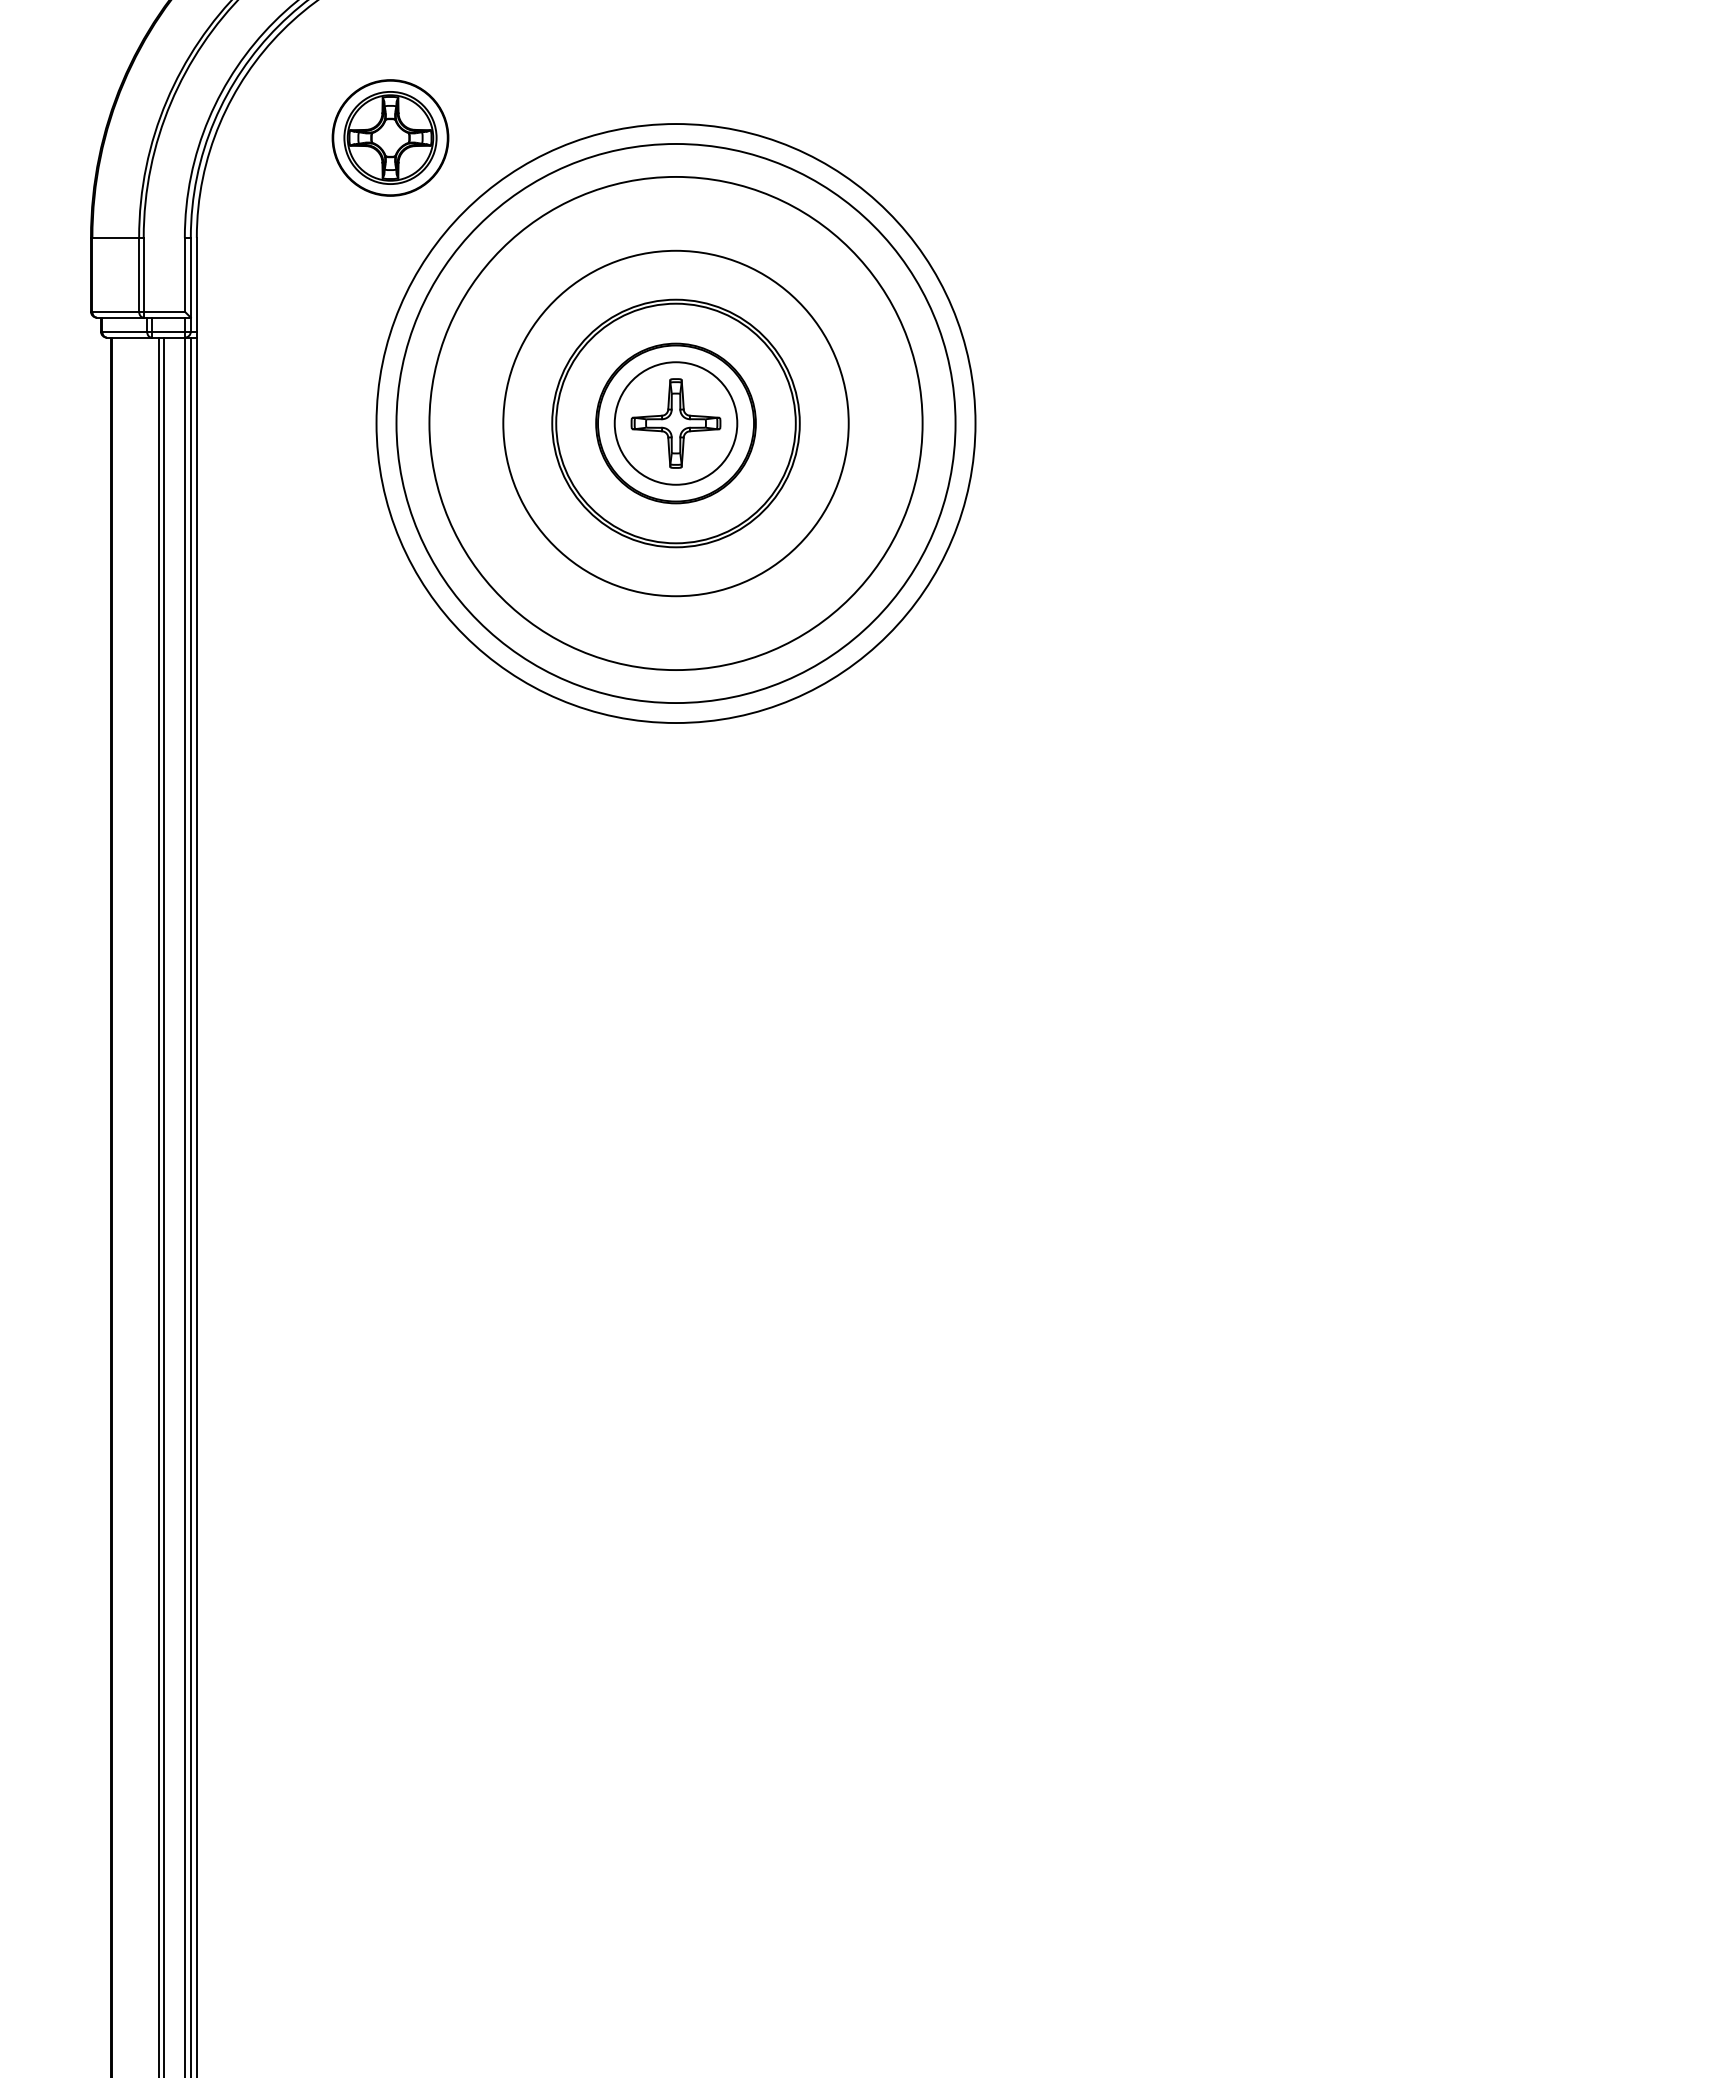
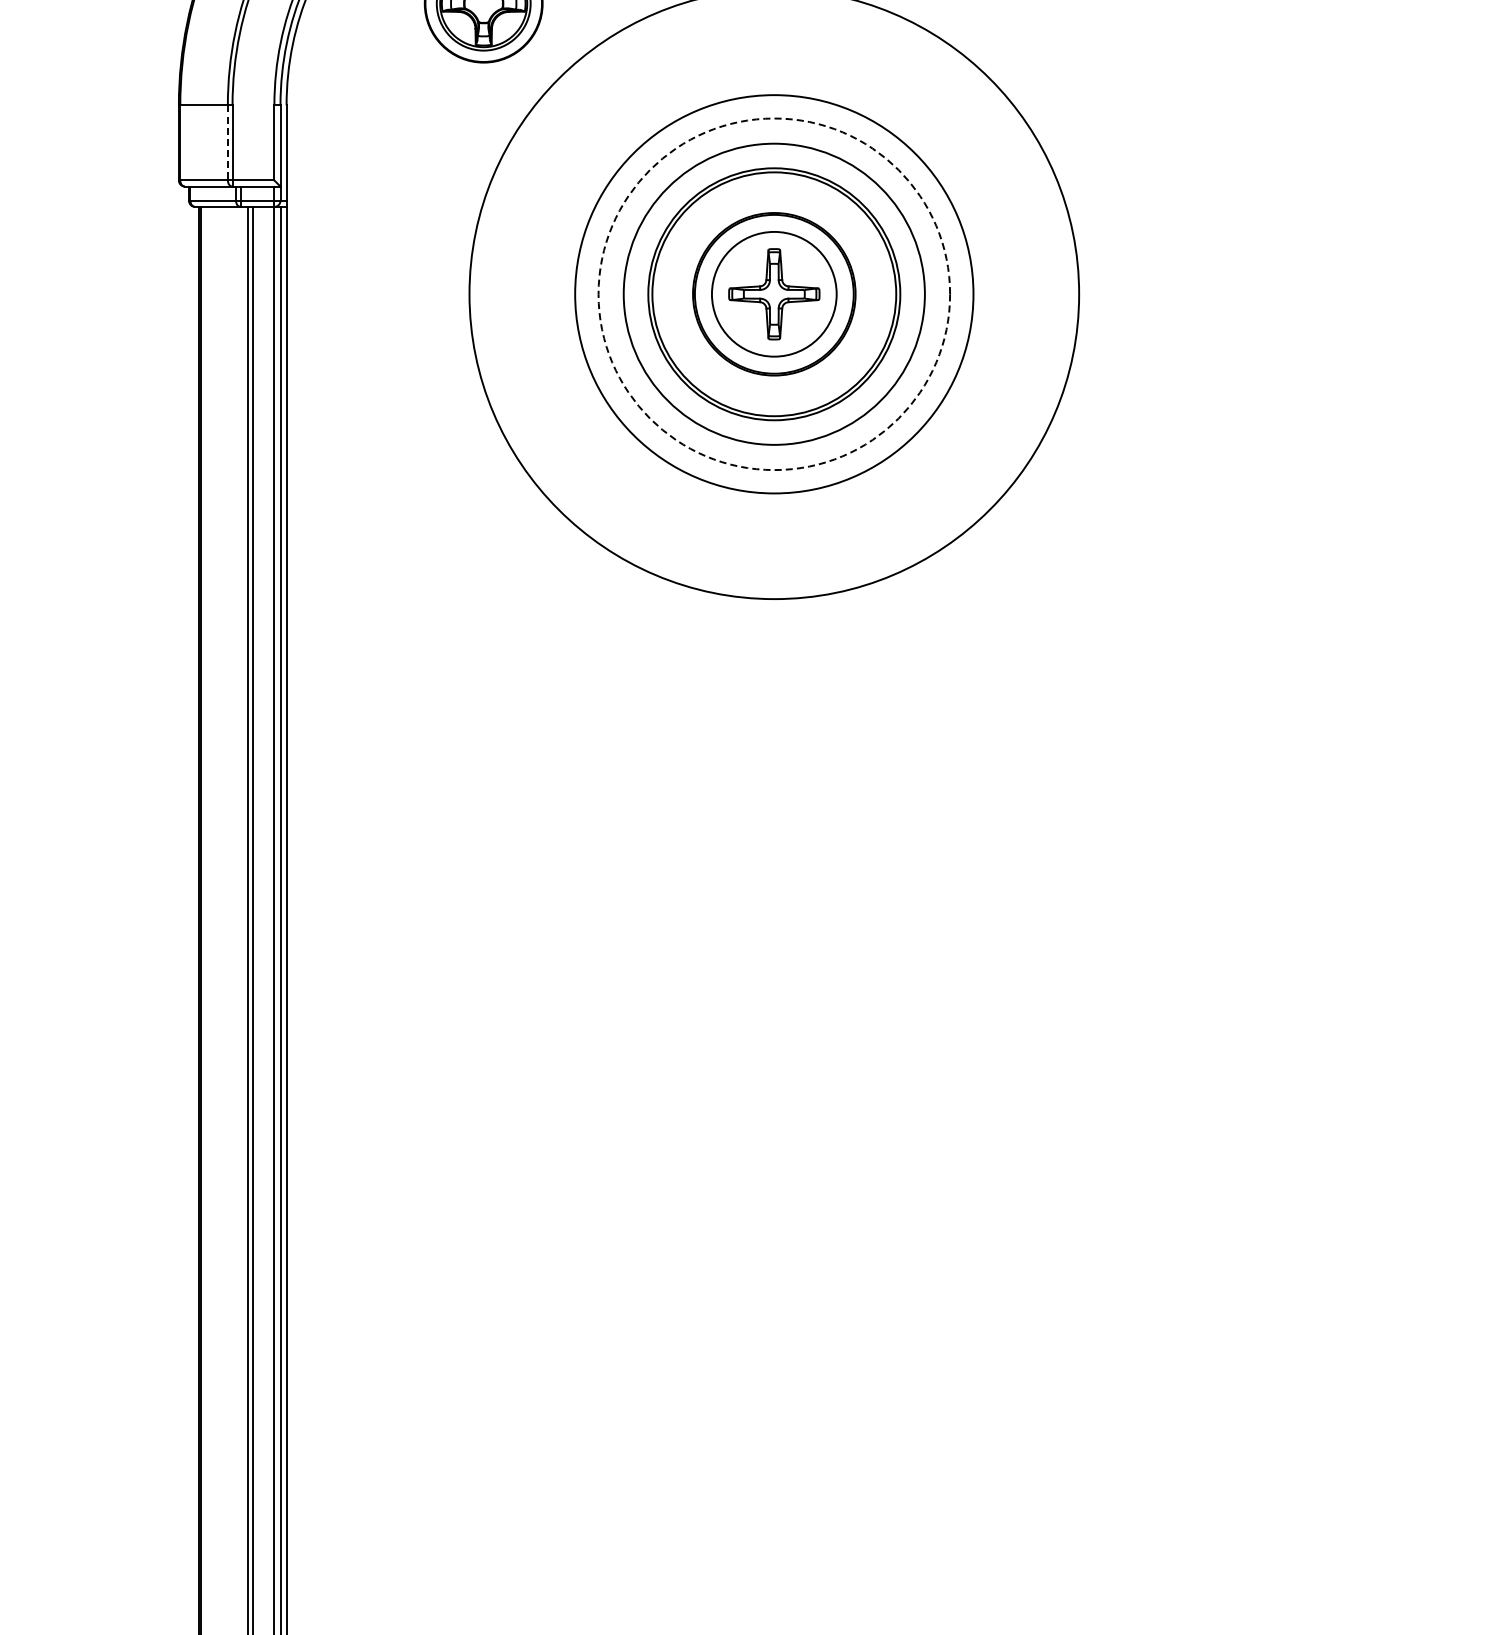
line: (139, 274) -> (228, 142), solid -> dashed
circle: (675, 423) -> (773, 294), size x0.6
circle: (675, 423) -> (773, 294), size x0.7
circle: (675, 423) -> (773, 294), solid -> dashed

